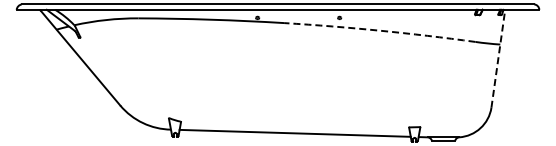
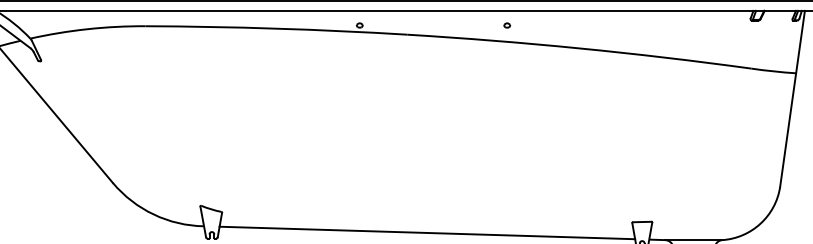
arc: (379, 30) -> (578, 48), dashed -> solid
line: (498, 58) -> (792, 98), dashed -> solid

